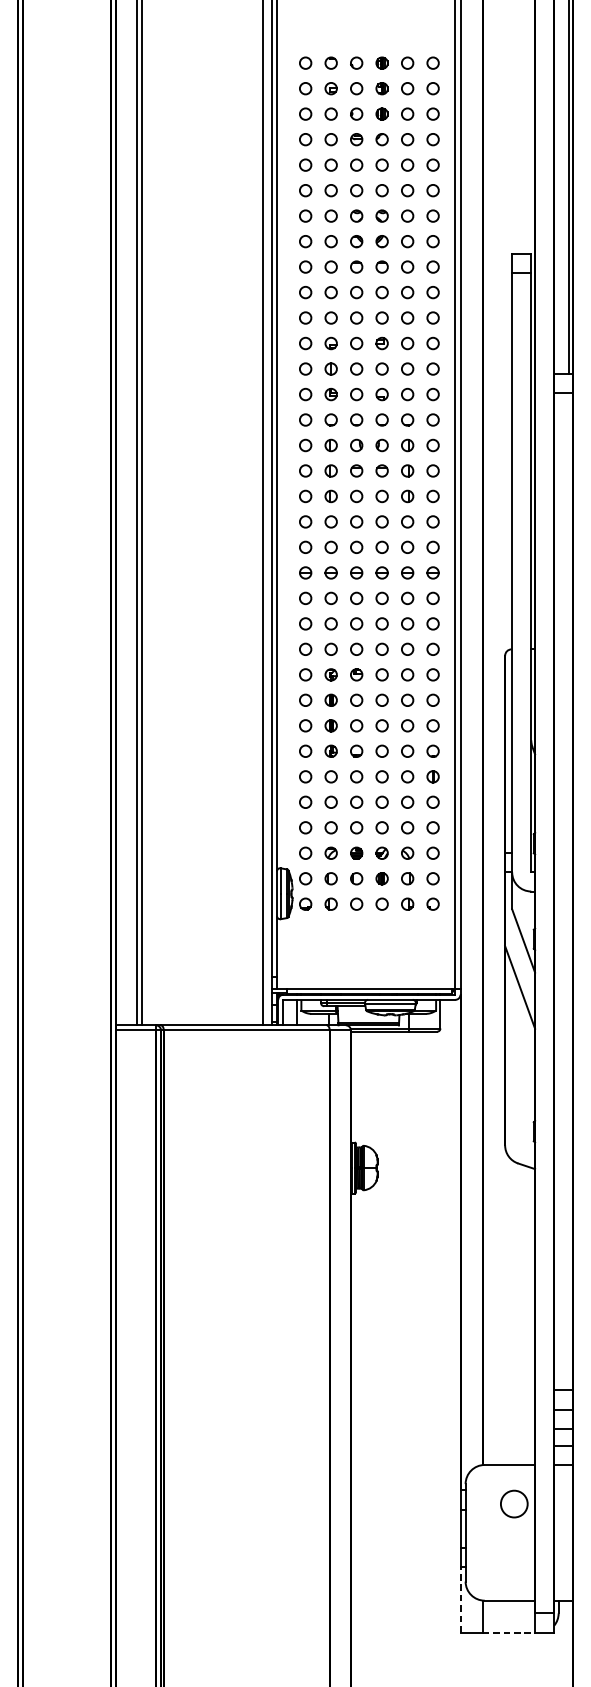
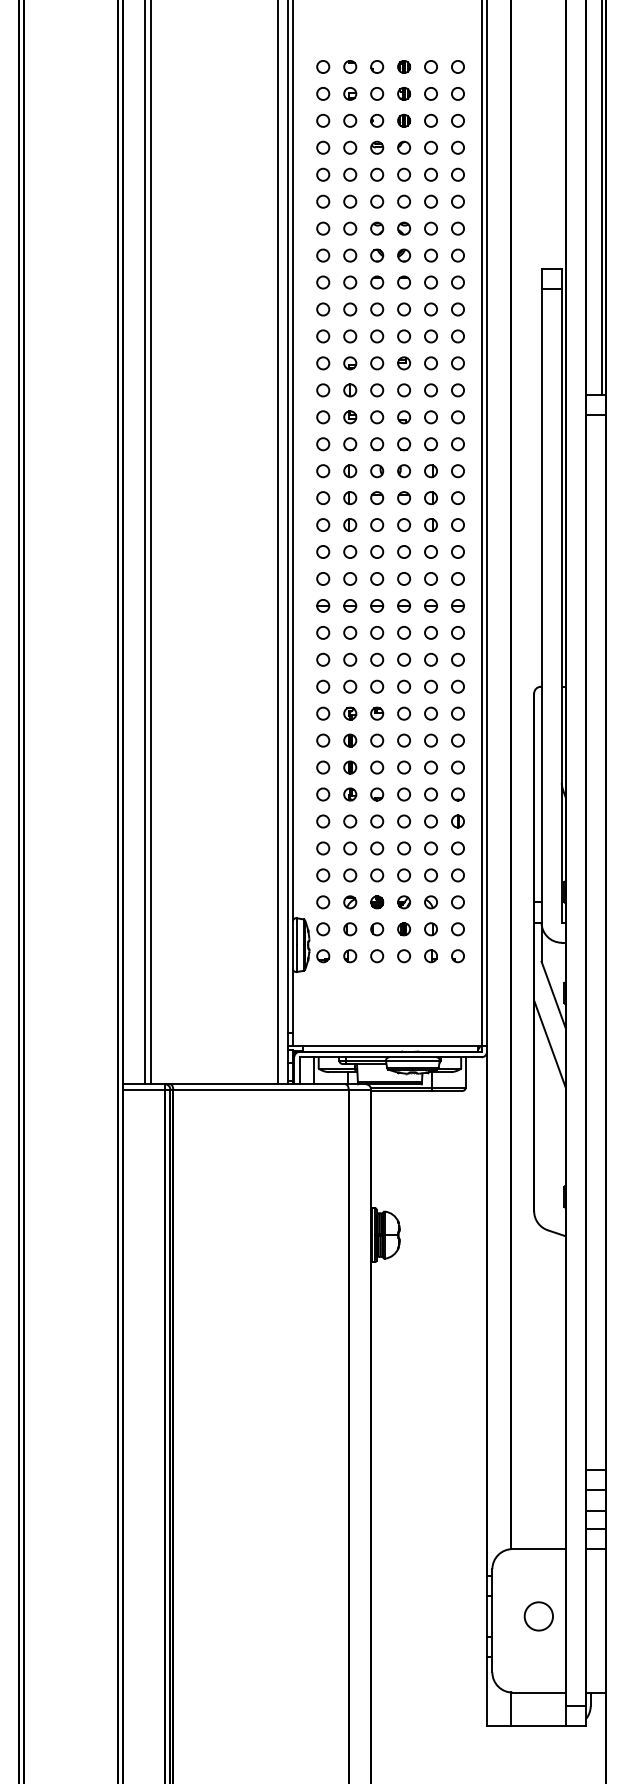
circle: (513, 1504) -> (538, 1616), moved
line: (460, 1599) -> (486, 1691), dashed -> solid
line: (509, 1632) -> (538, 1726), dashed -> solid

